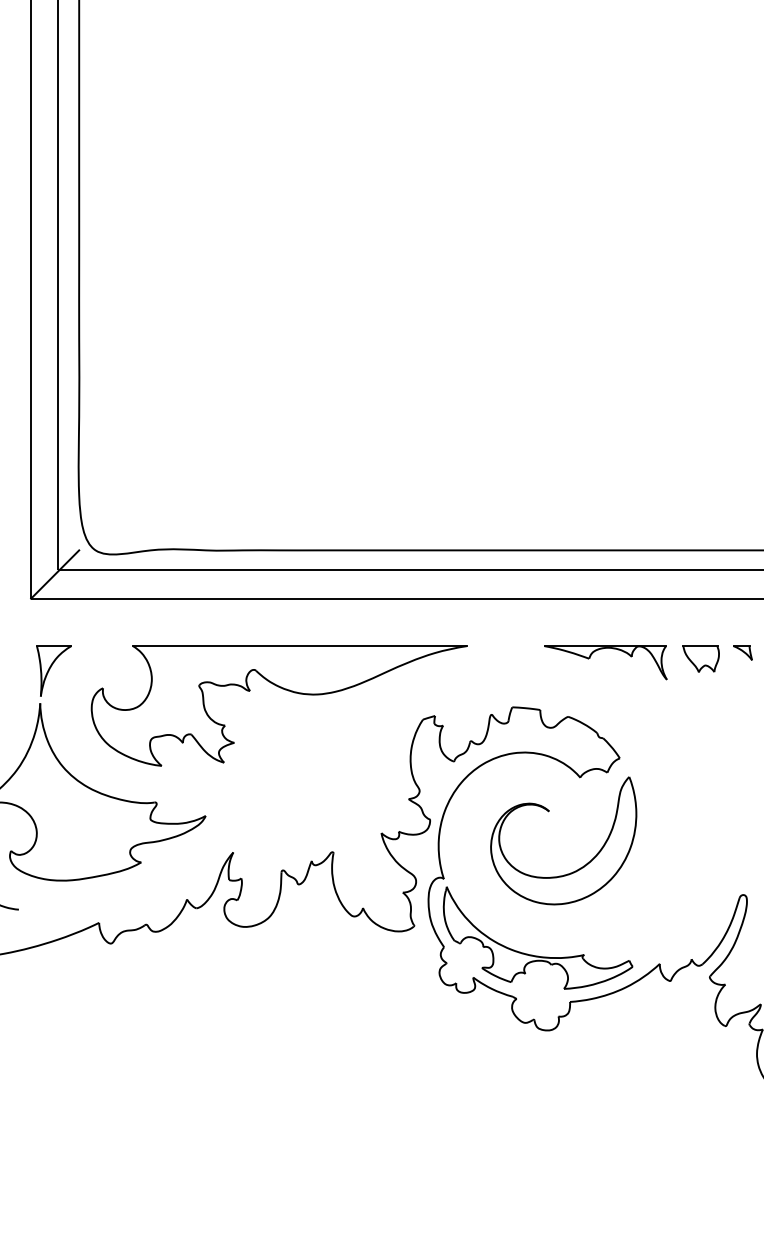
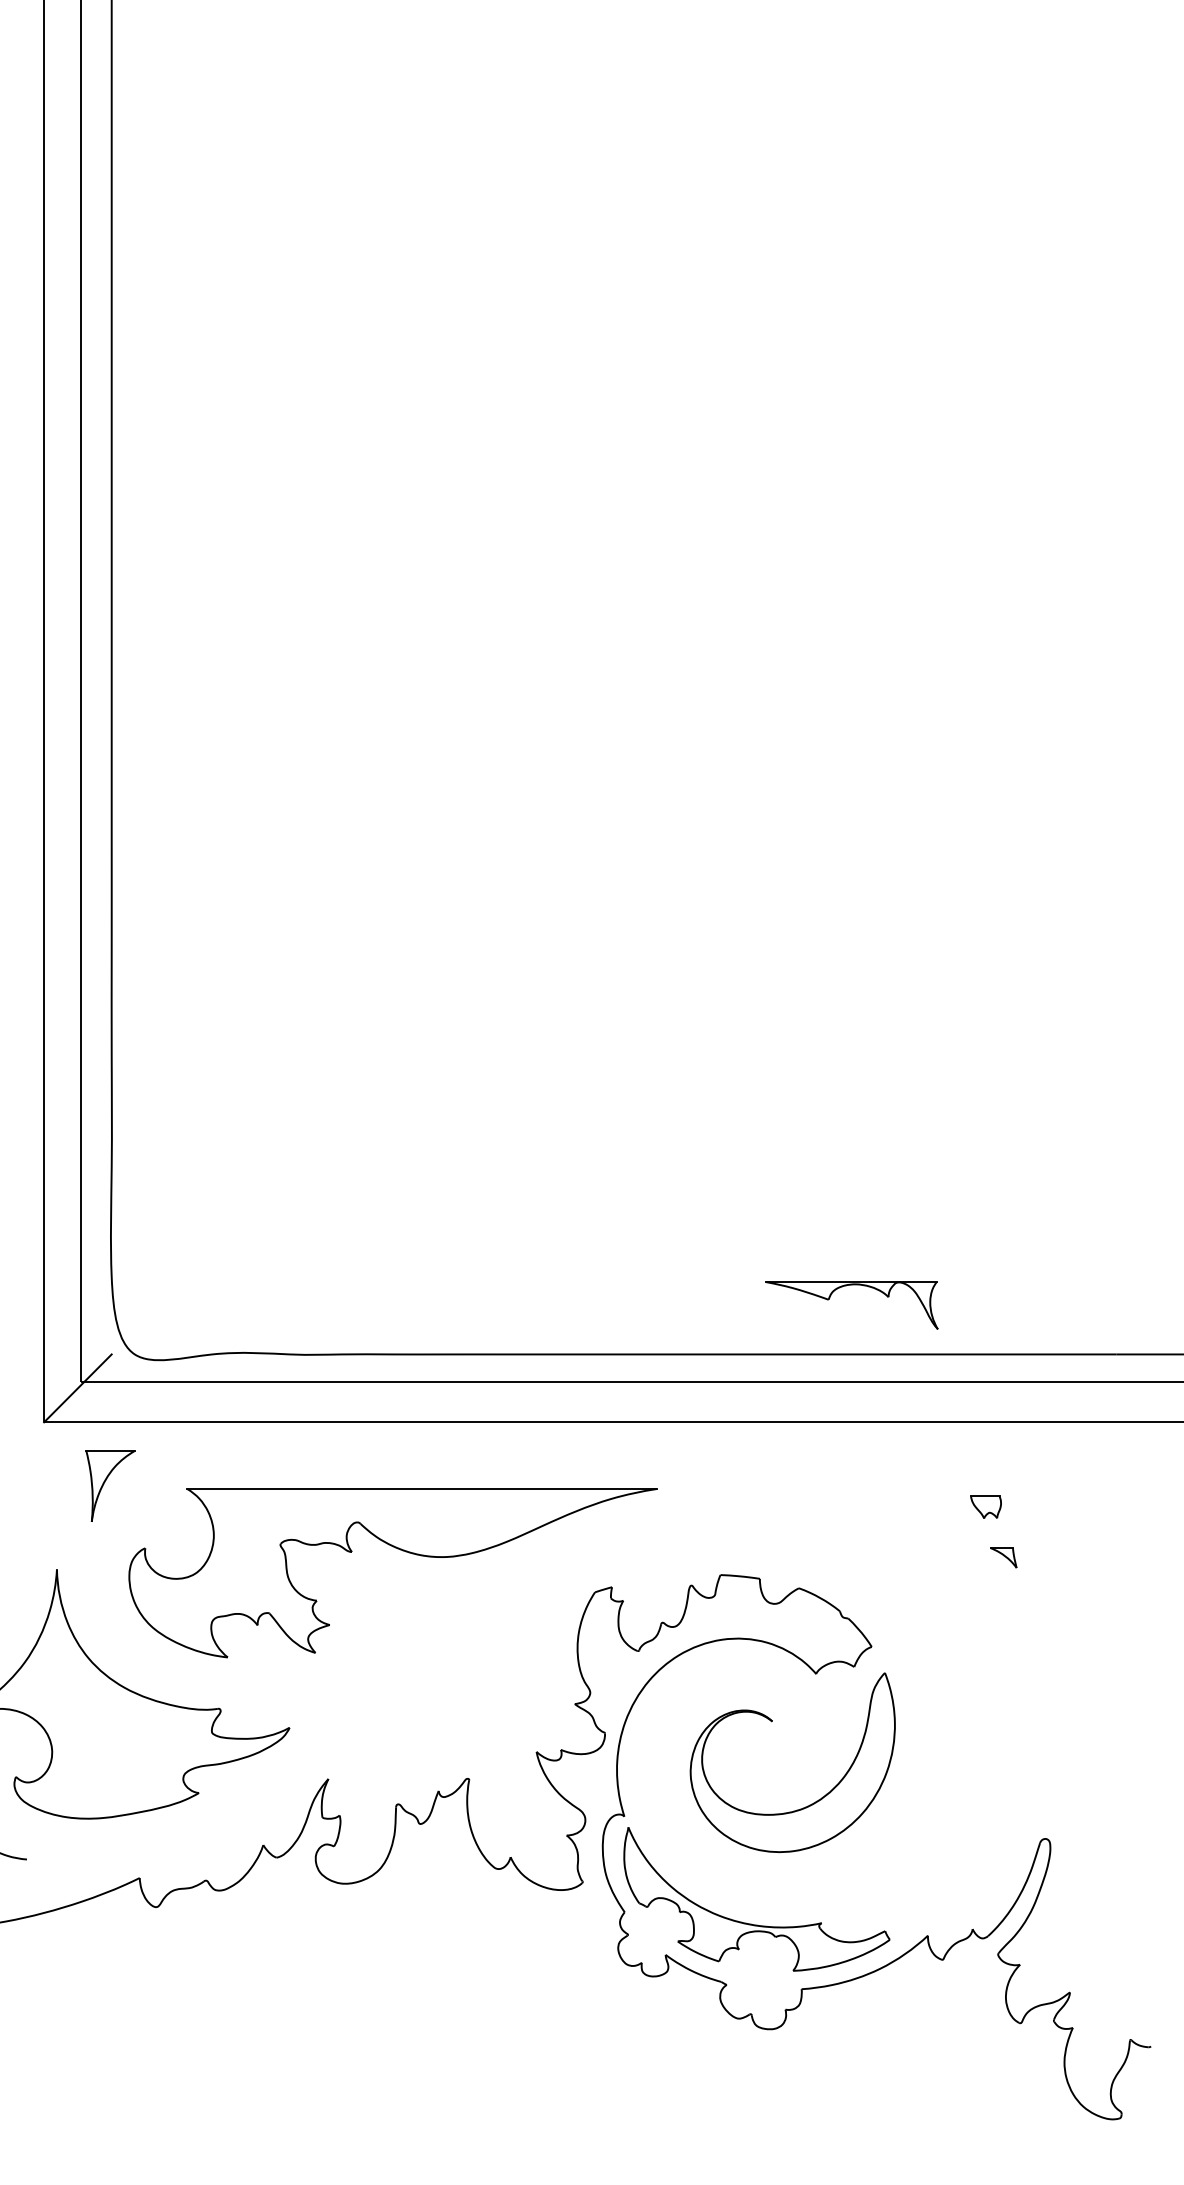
part: (601, 649) -> (846, 1286), moved
part: (742, 652) -> (1003, 1557), moved
part: (700, 659) -> (985, 1507), size x0.6
part: (54, 670) -> (110, 1485), moved

